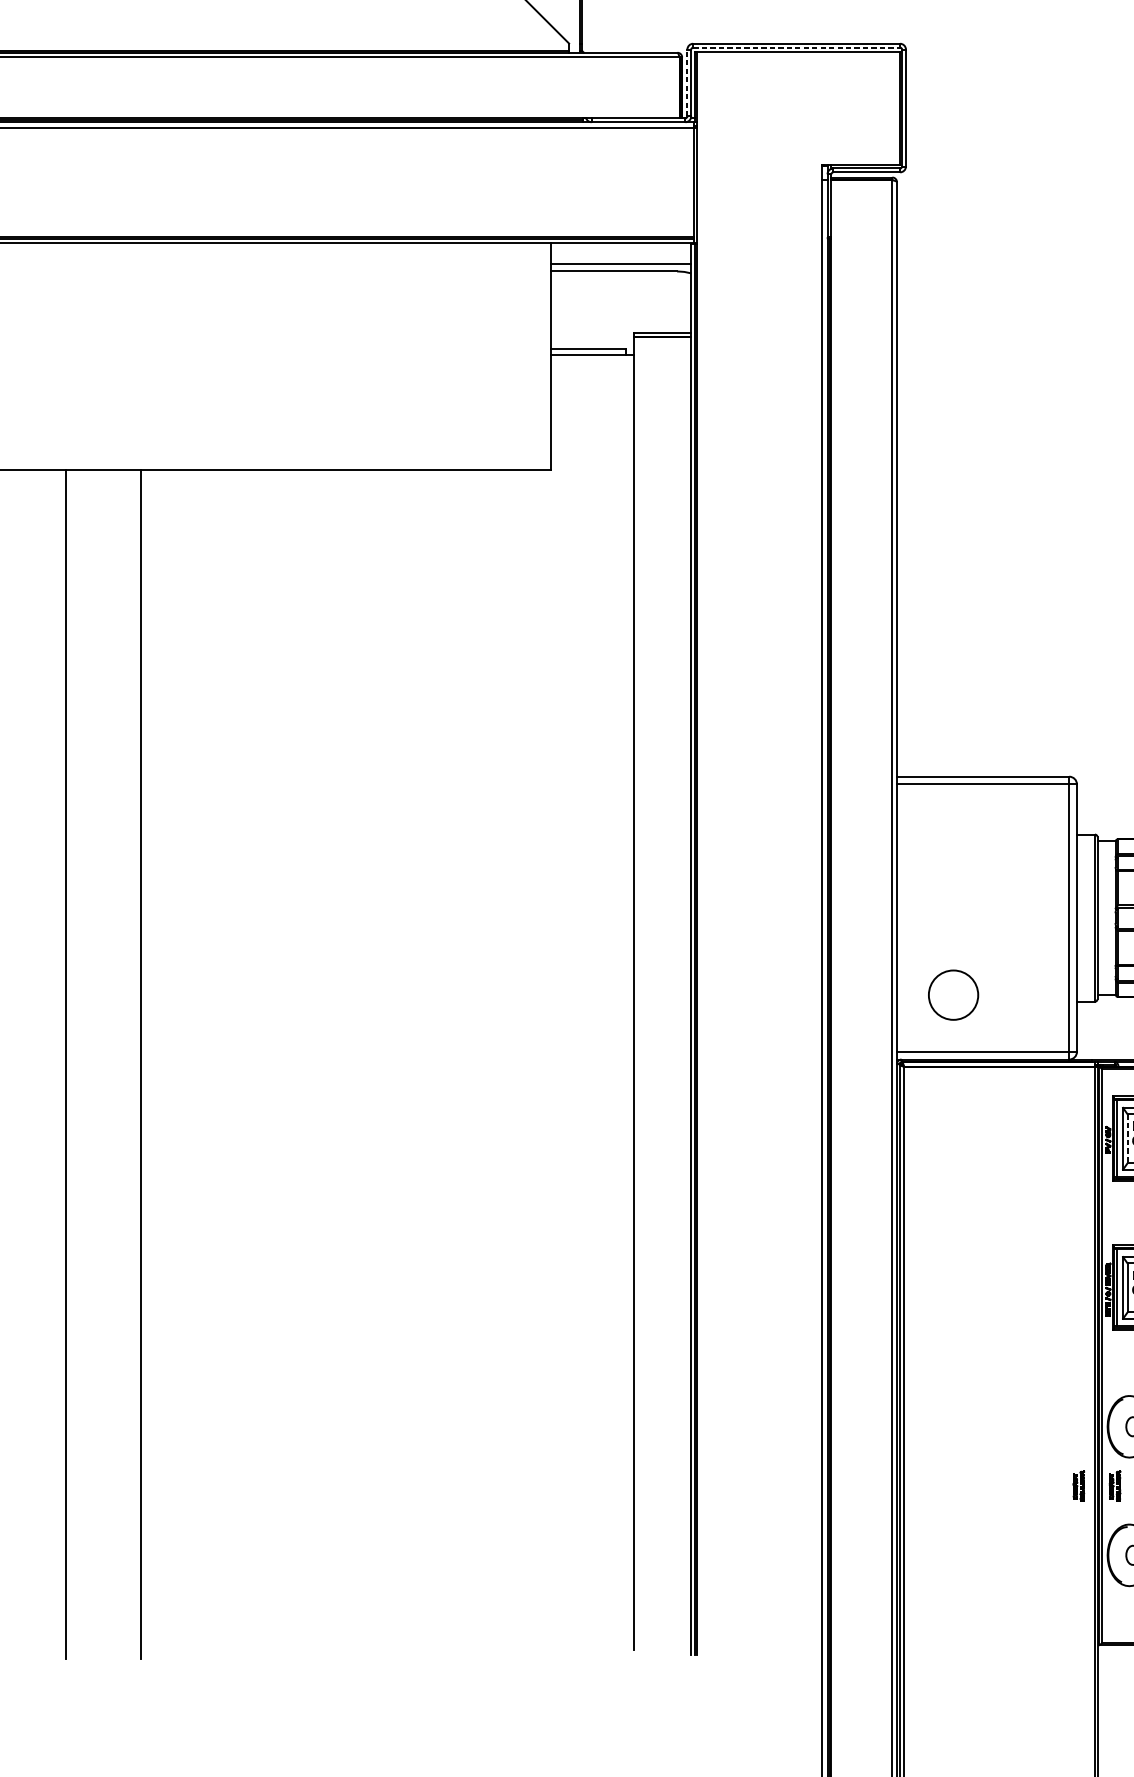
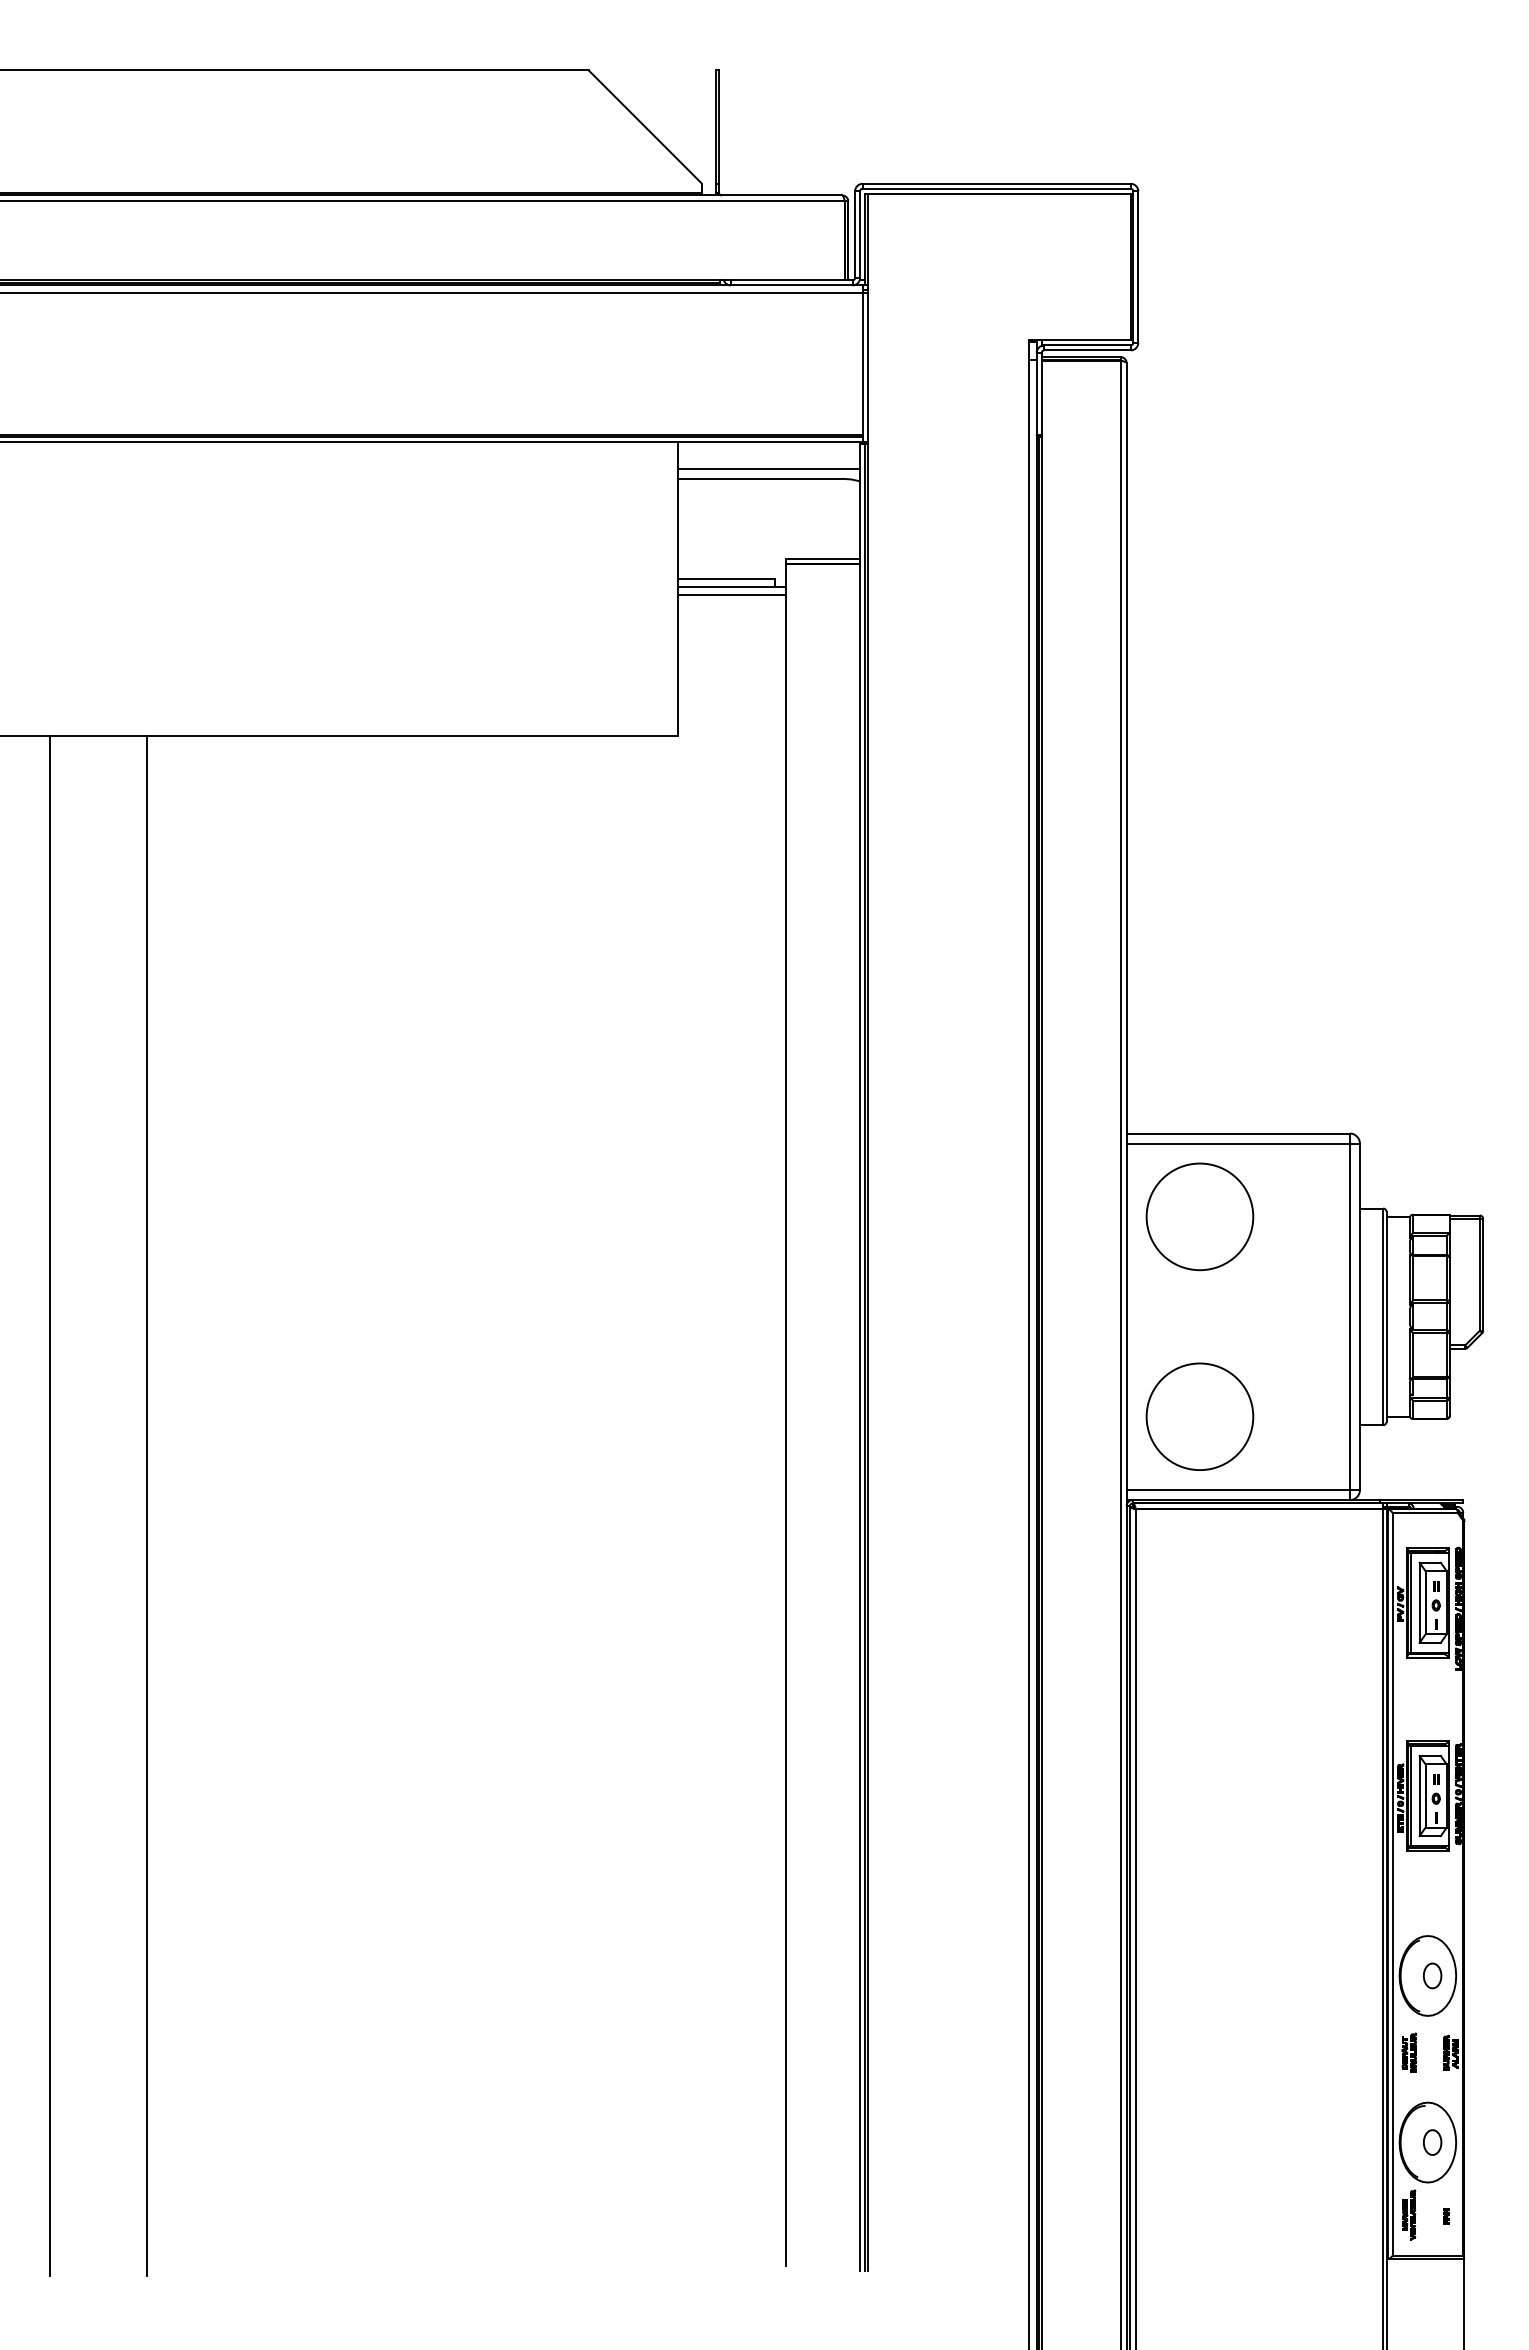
line: (797, 47) -> (997, 188), dashed -> solid
line: (687, 82) -> (855, 234), dashed -> solid
line: (592, 360) -> (731, 594), added
circle: (953, 840) -> (1199, 1216), added
circle: (953, 995) -> (1199, 1416), size x1.67
line: (1127, 1138) -> (1425, 1602), dashed -> solid
part: (1078, 1485) -> (1361, 2052), removed
part: (1115, 1610) -> (1409, 2214), added

